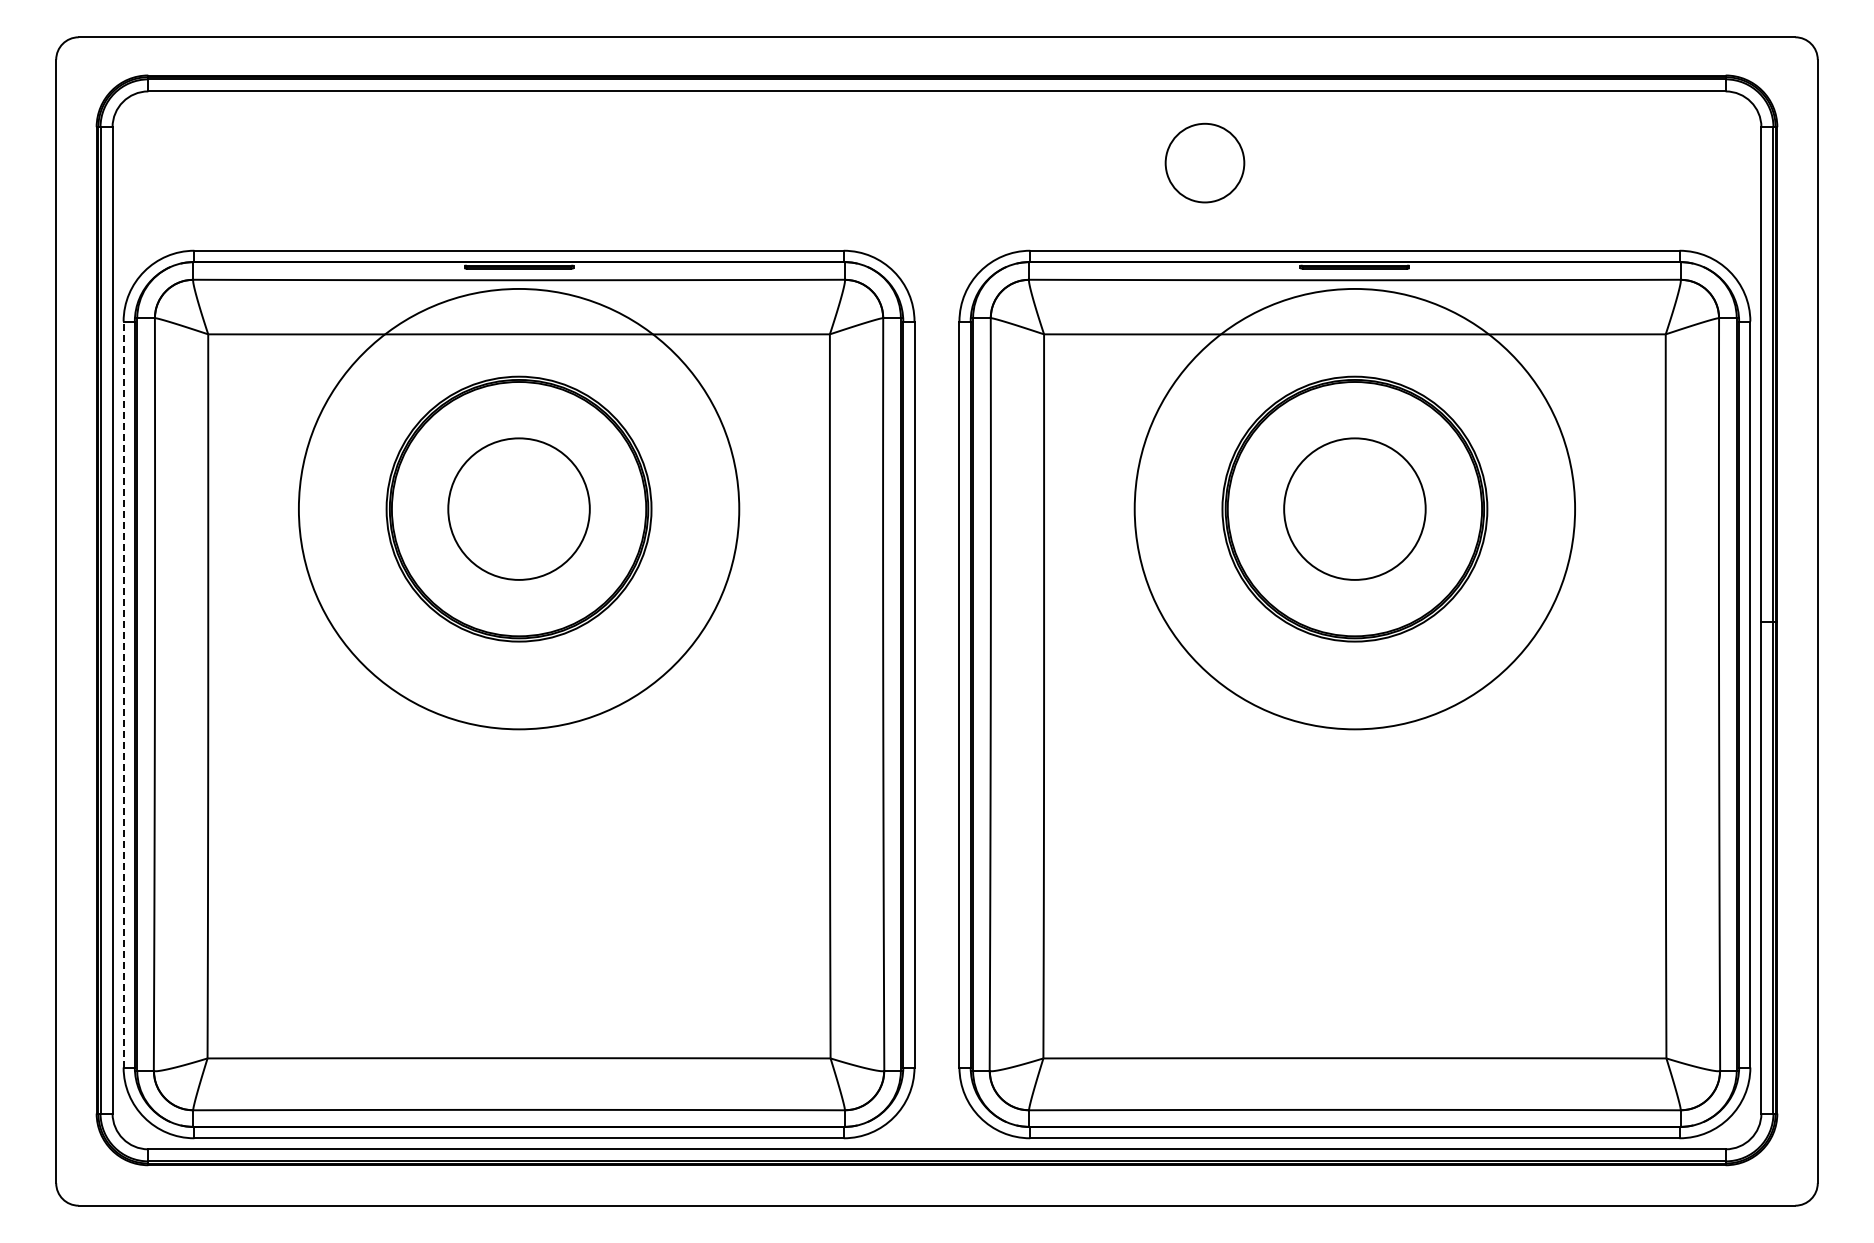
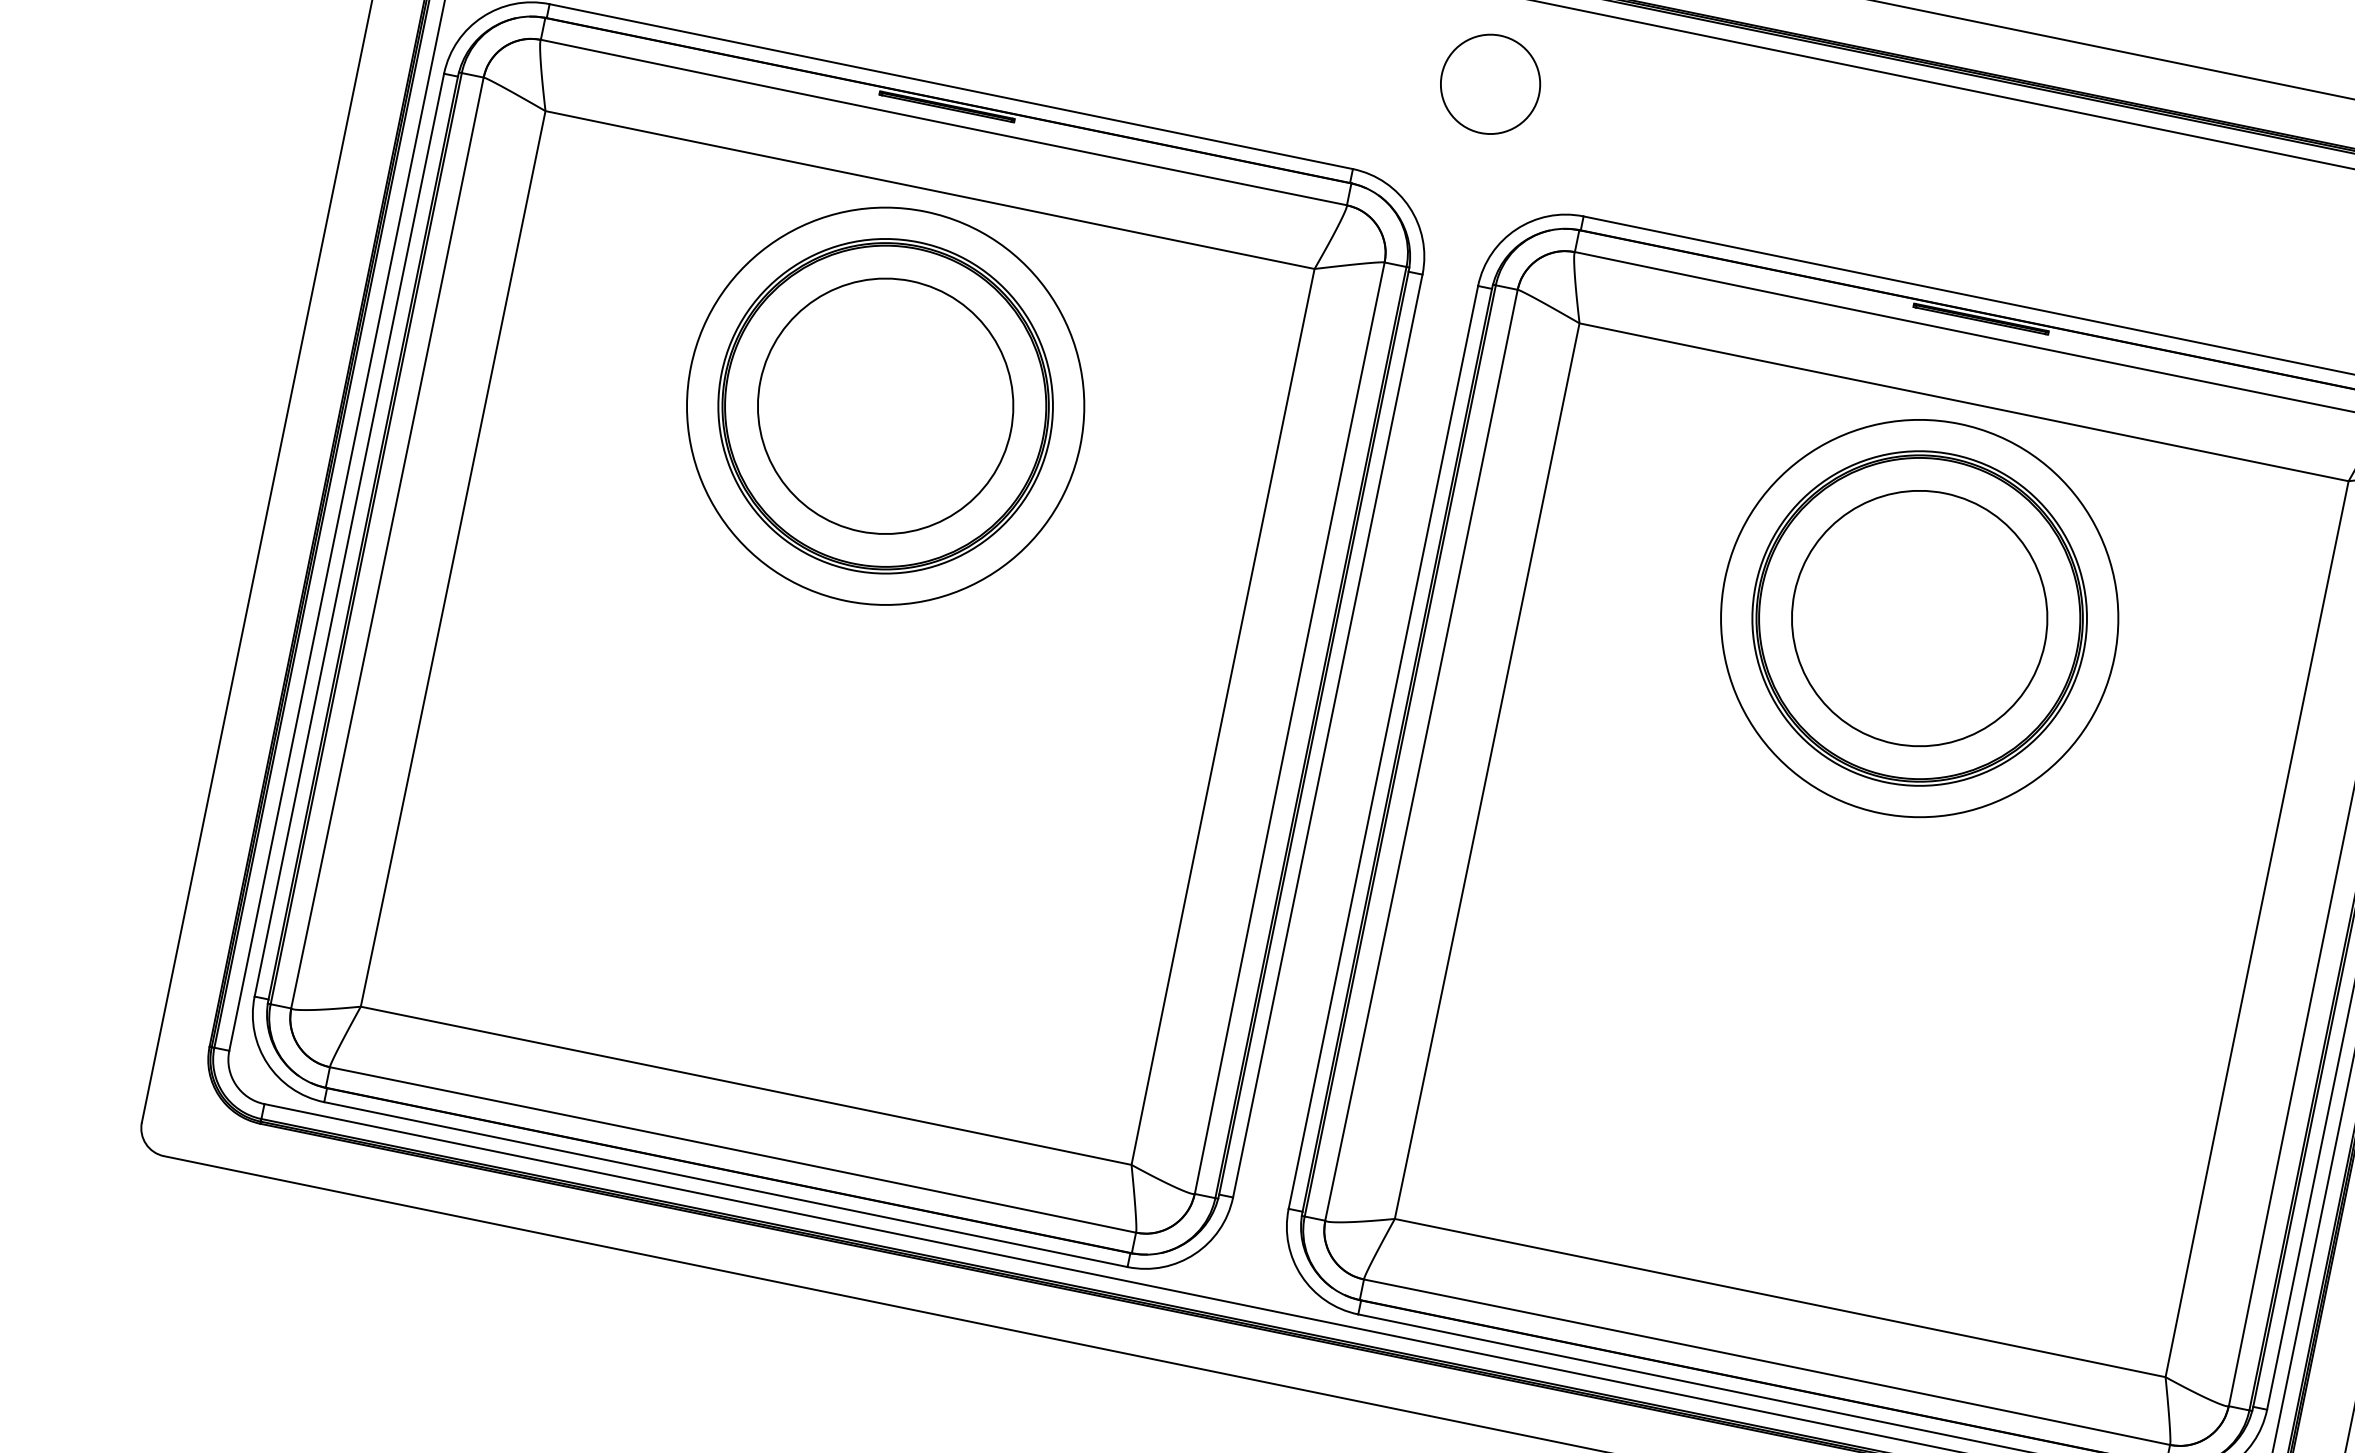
circle: (1204, 162) -> (1490, 83), moved
circle: (518, 508) -> (885, 405), size x0.71
circle: (1354, 508) -> (1919, 617), size x0.71
circle: (518, 509) -> (884, 406), size x1.43
circle: (1354, 509) -> (1919, 618), size x1.43
line: (123, 694) -> (349, 535), dashed -> solid

